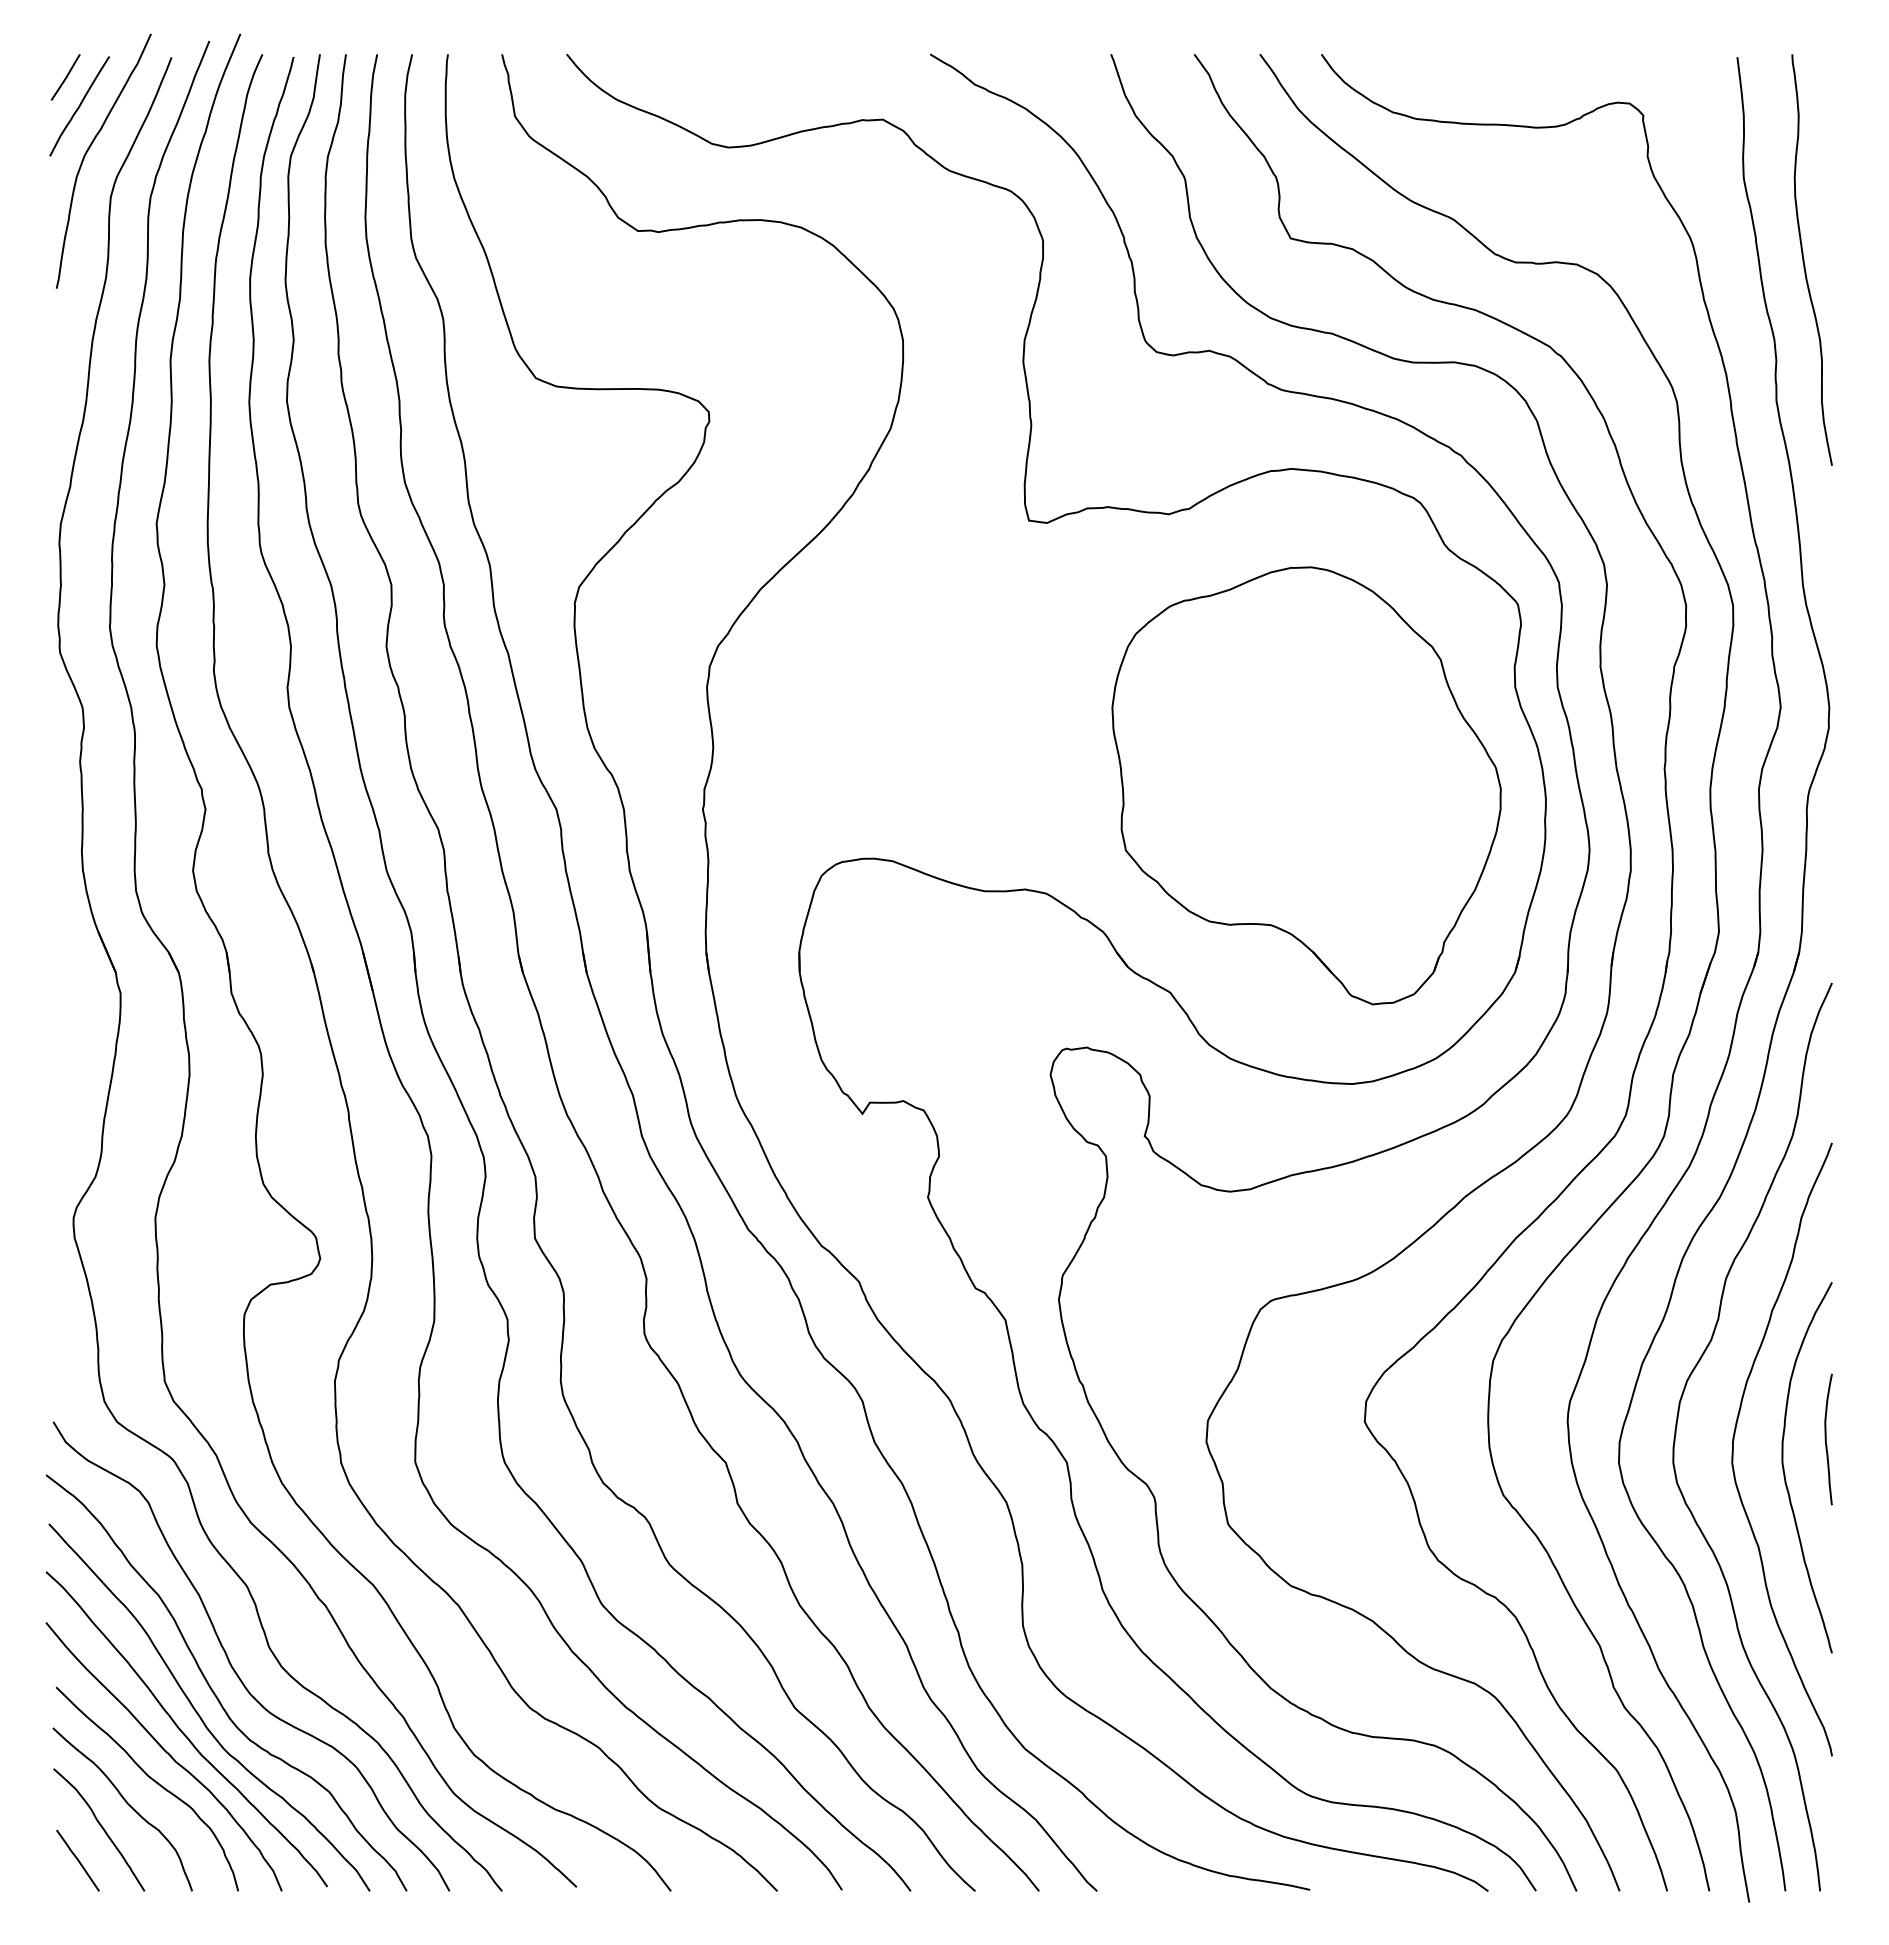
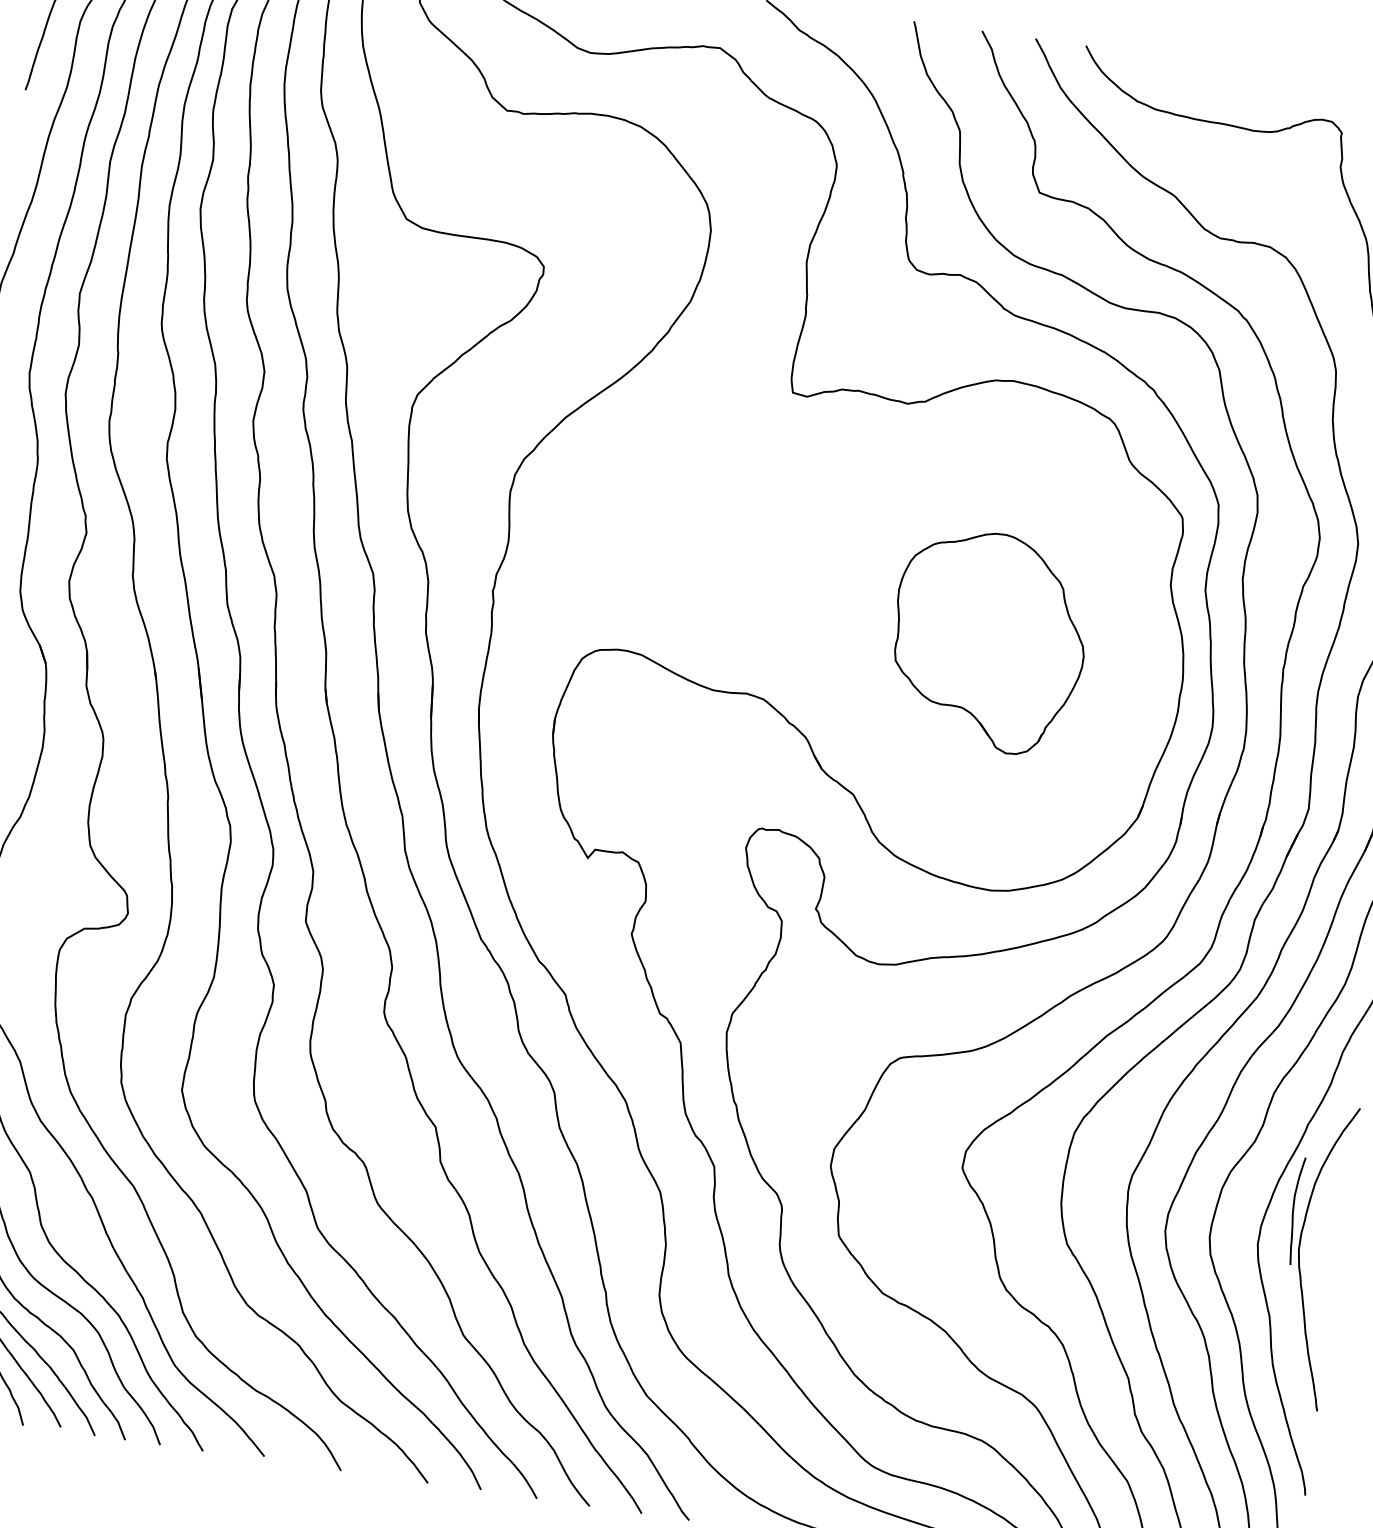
part: (1306, 785) -> (988, 641), size x0.6
curve: (1826, 1439) -> (1293, 1210), moved

